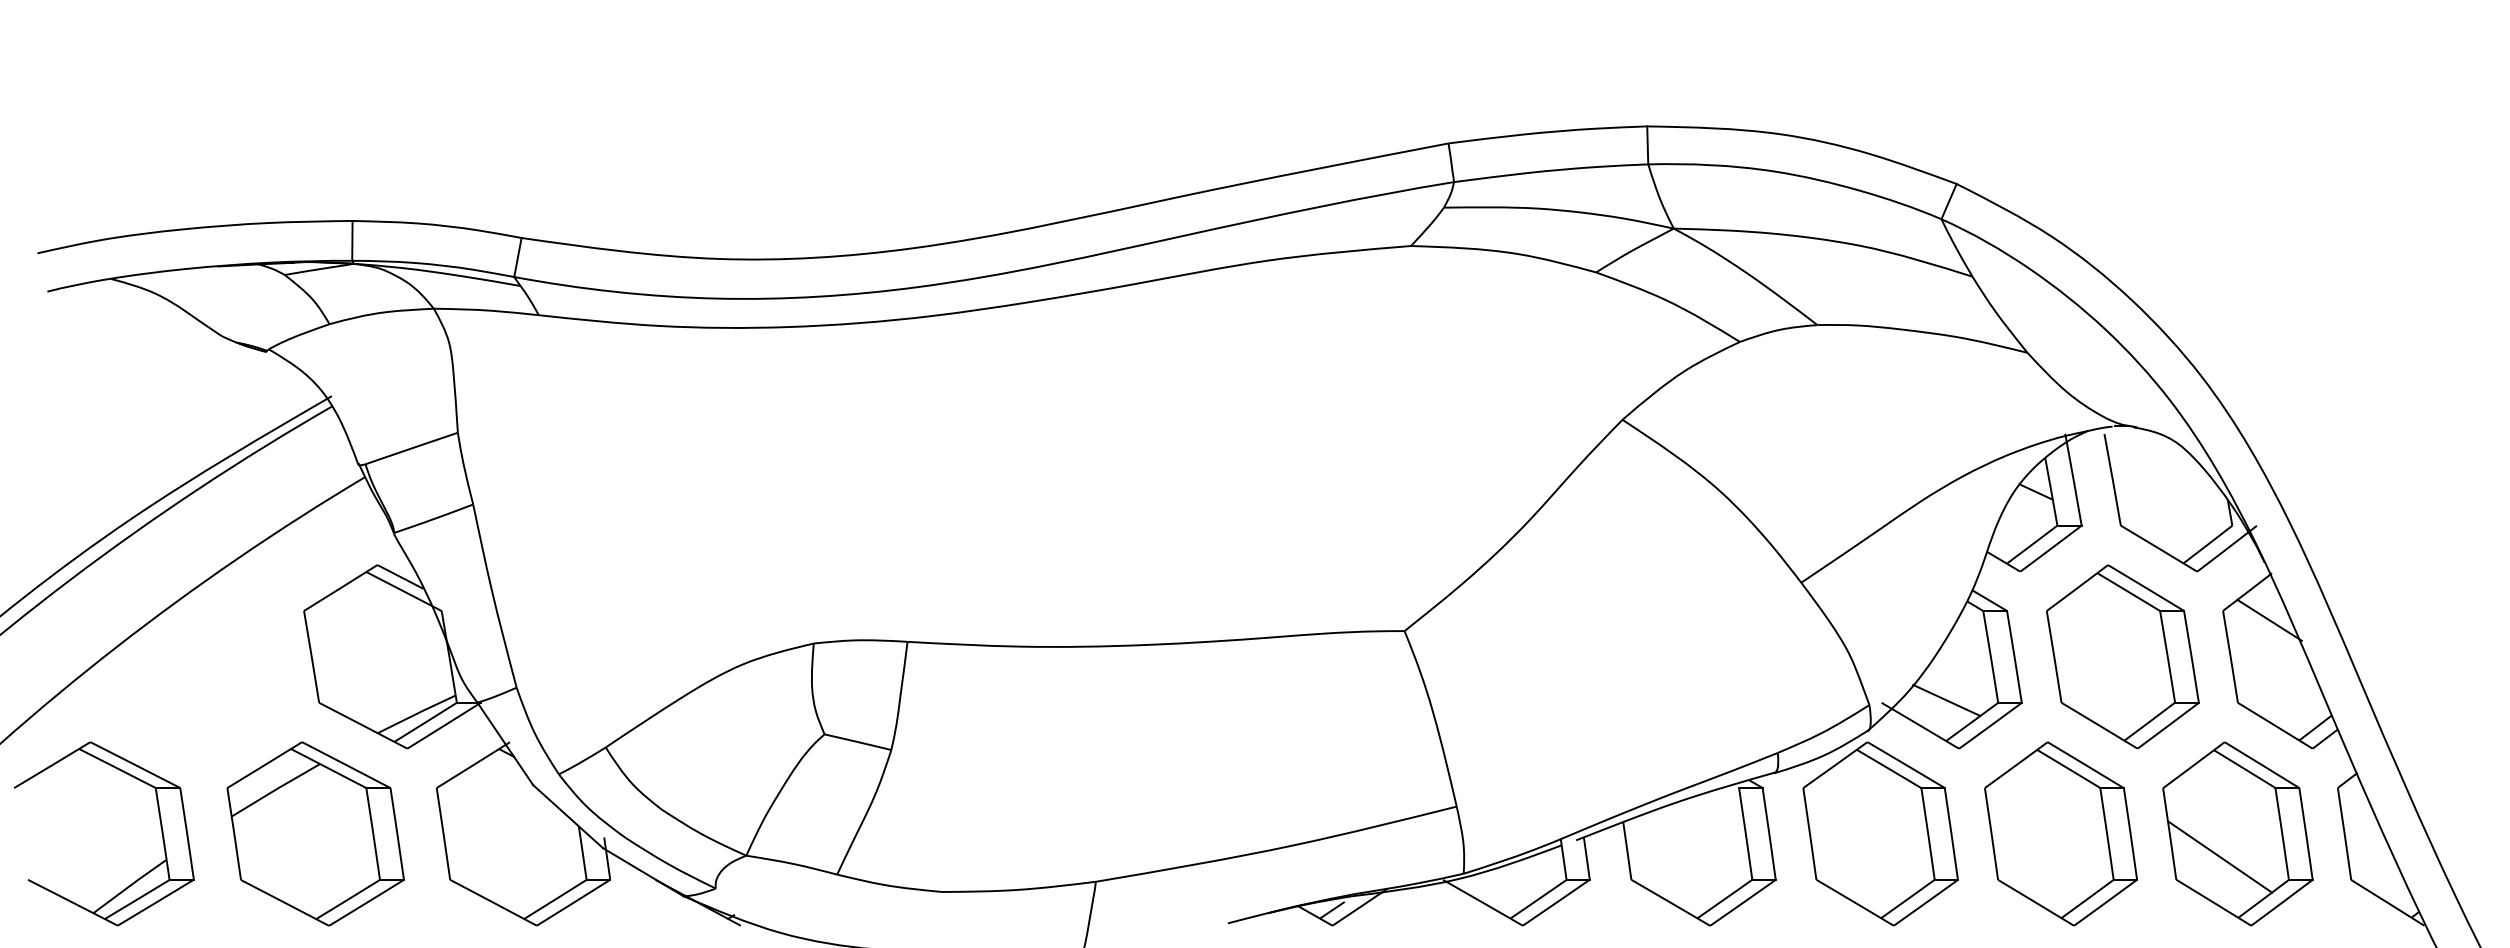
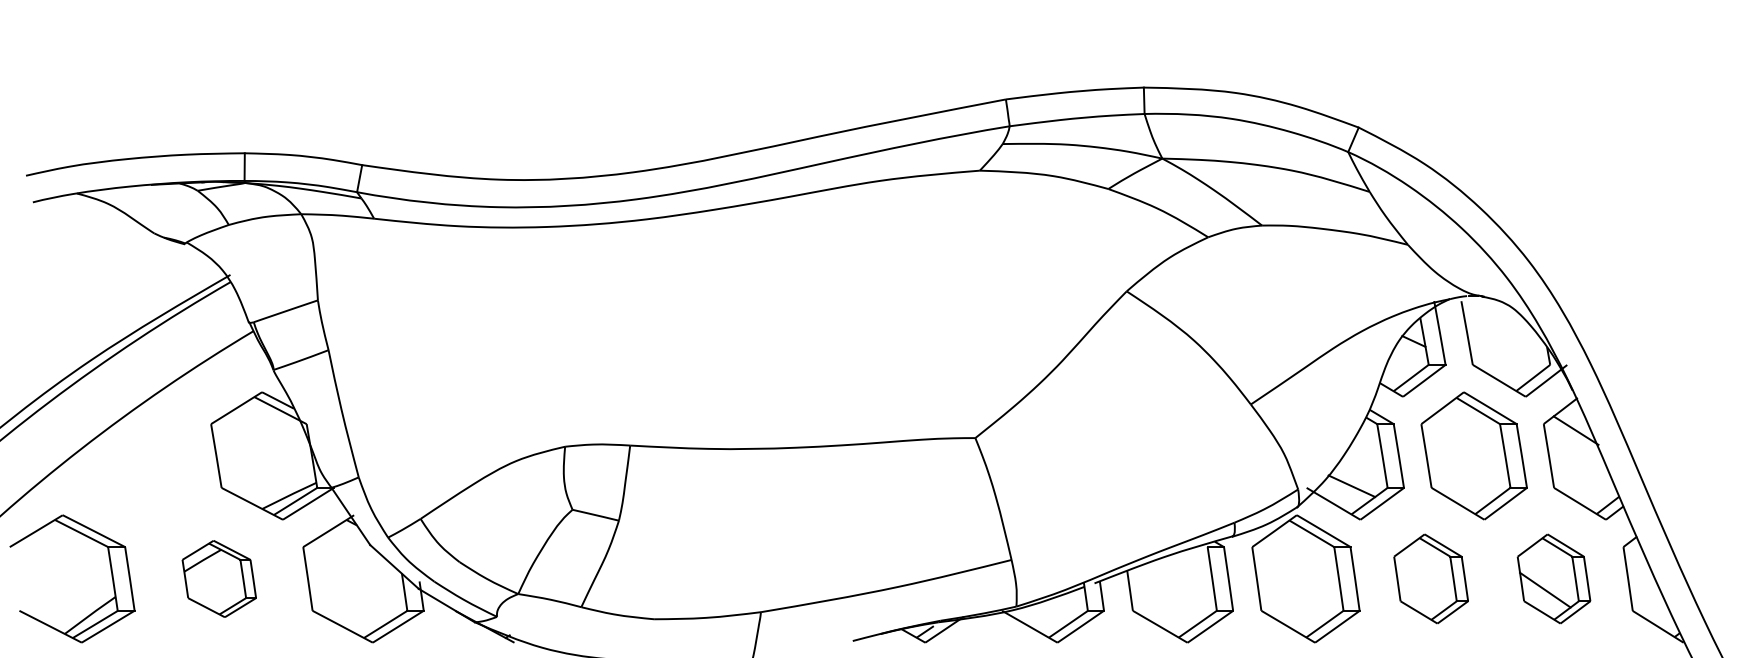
part: (316, 833) -> (219, 578), size x0.6
part: (2059, 833) -> (1430, 578), size x0.7
part: (2237, 833) -> (1553, 578), size x0.7

